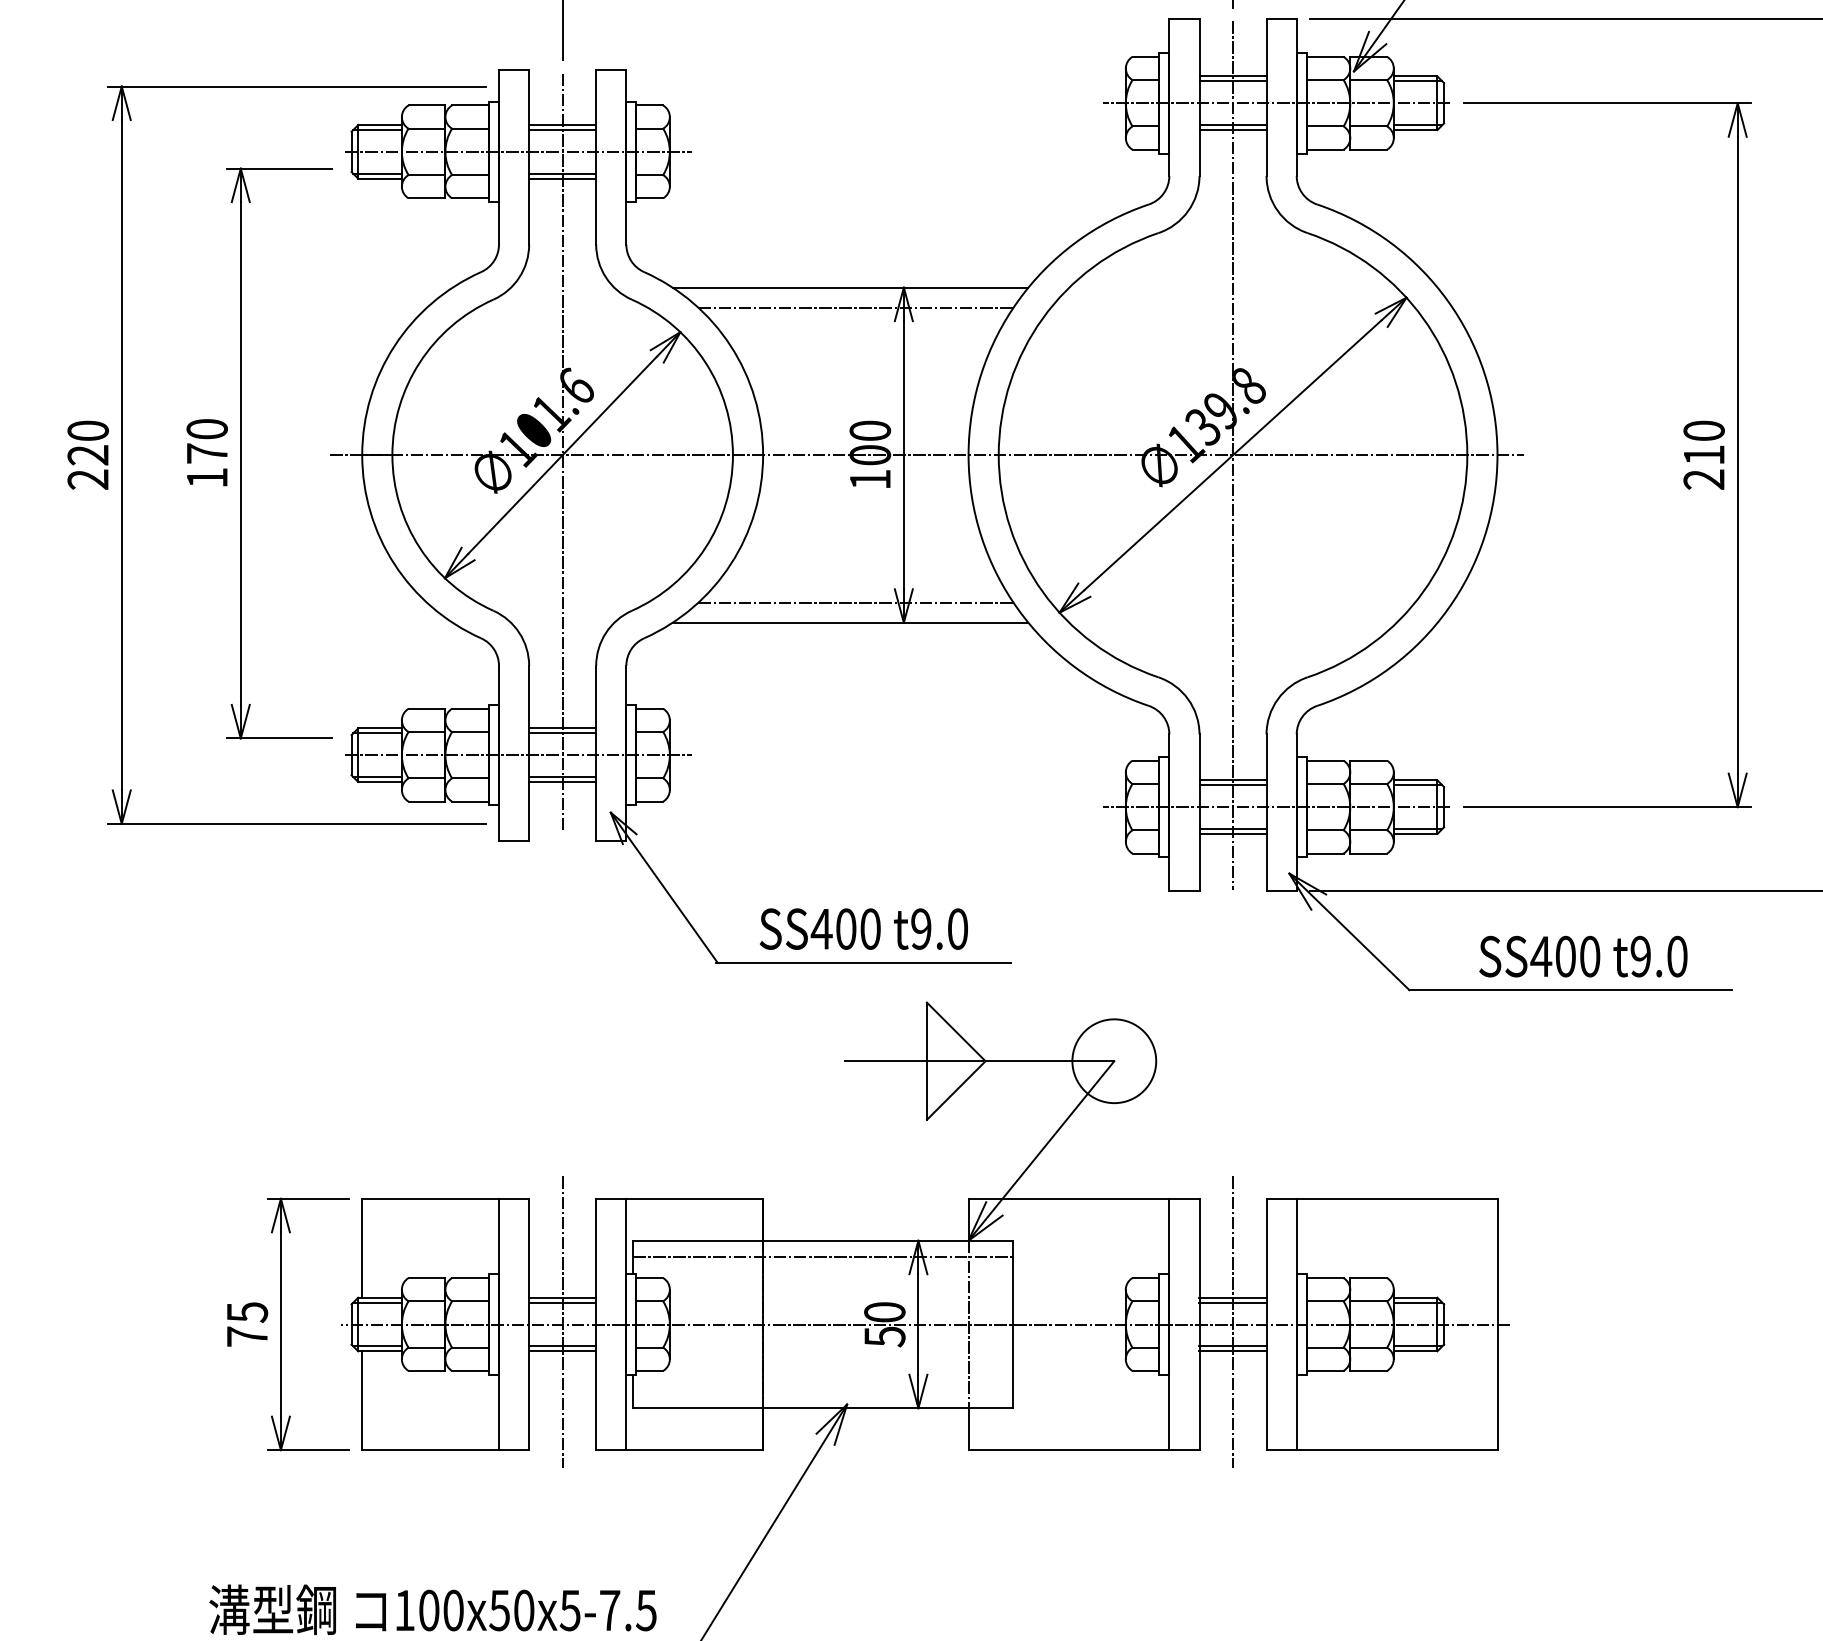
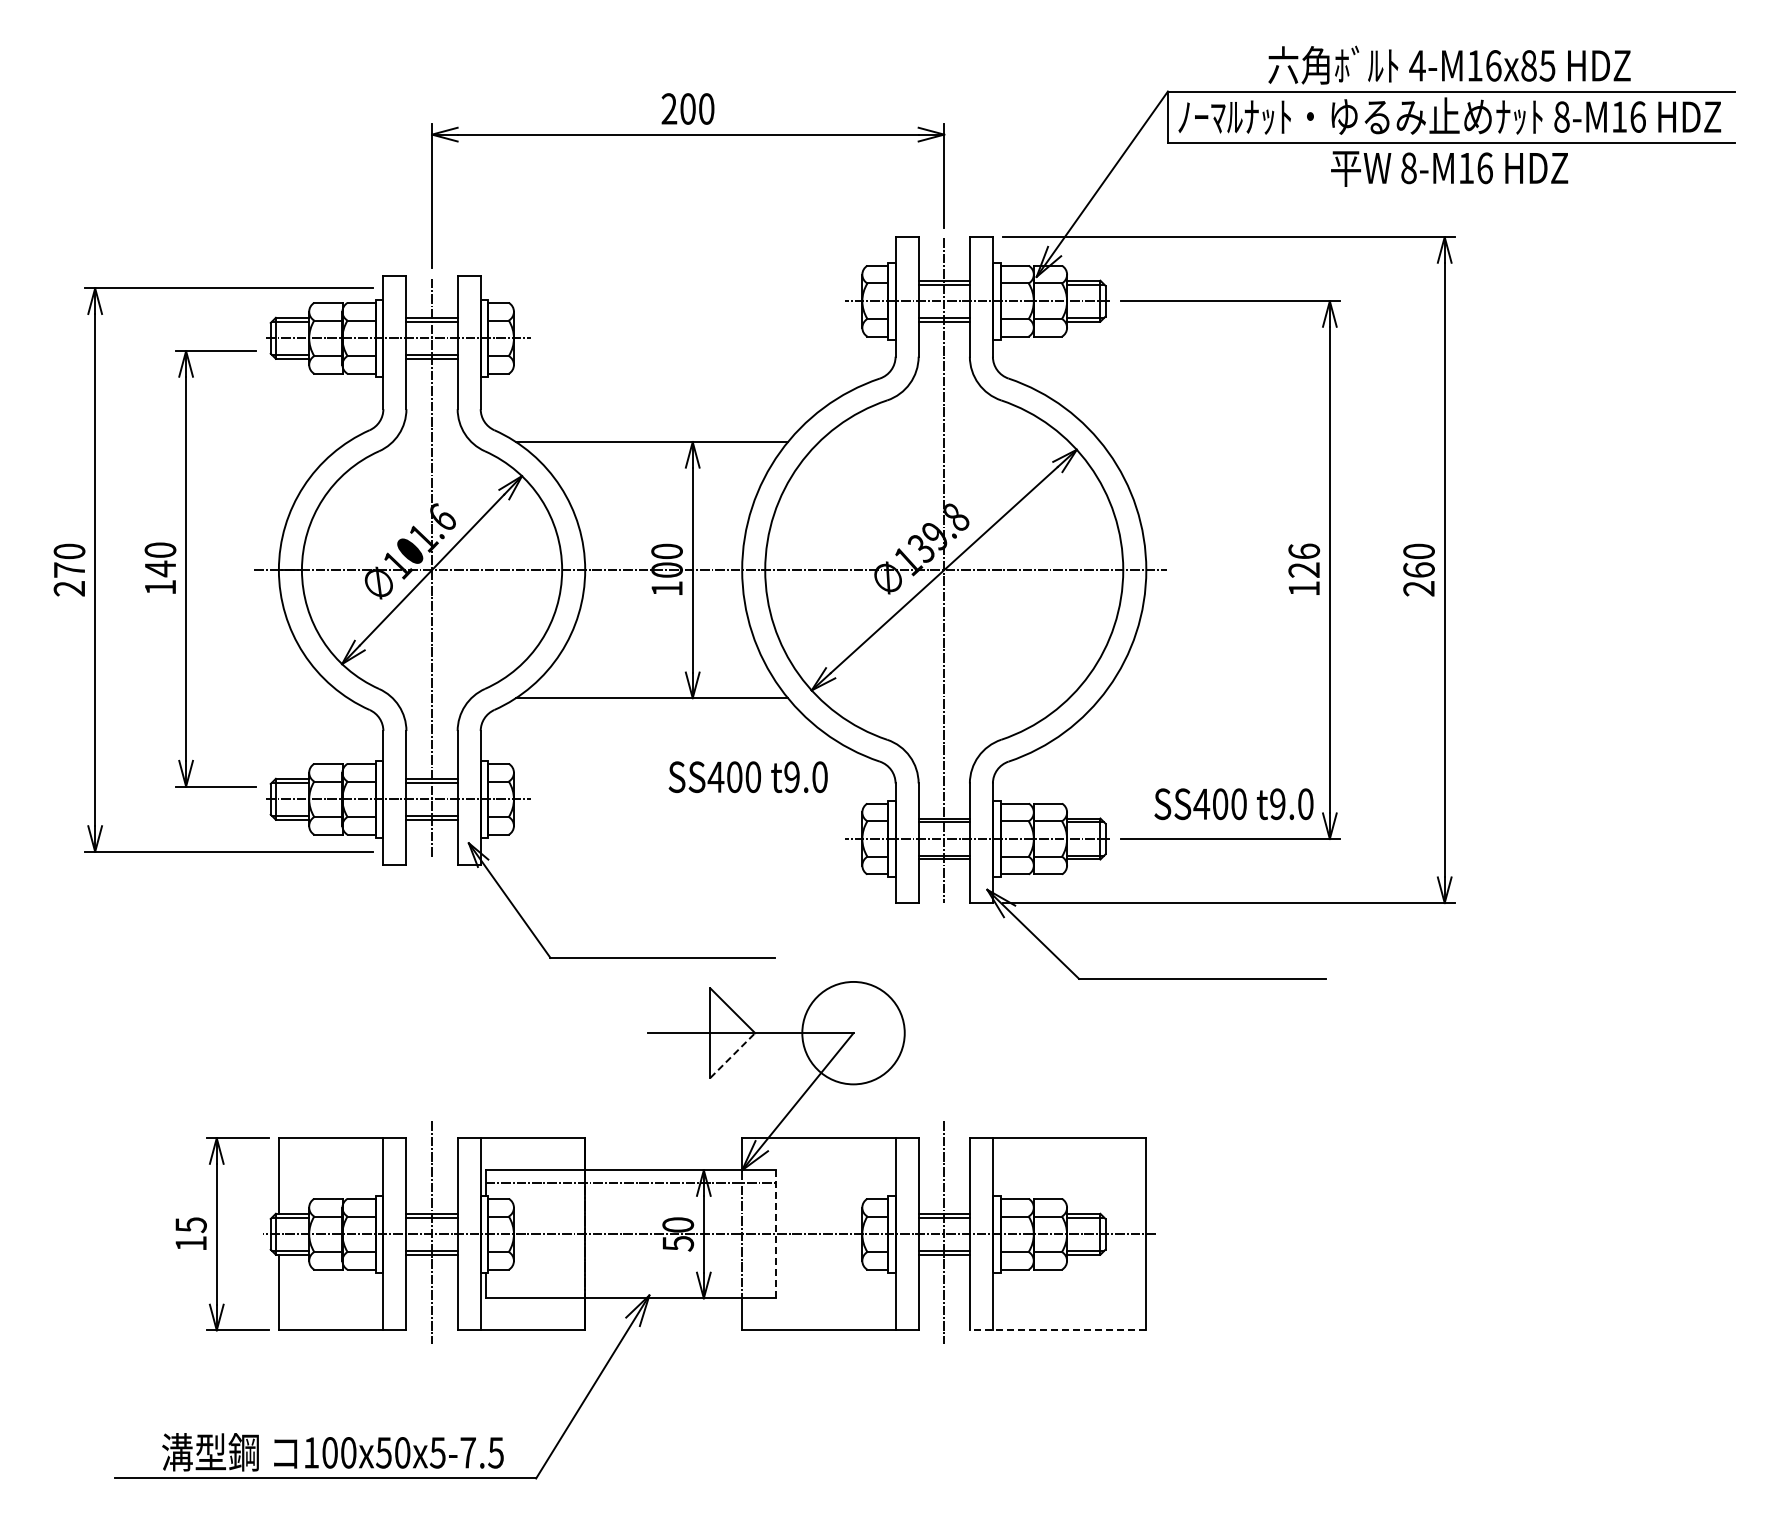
line: (855, 307) -> (655, 457), removed
text: (207, 453) -> (160, 568), 170 -> 140
text: (86, 454) -> (68, 569), 220 -> 270
text: (1703, 454) -> (1303, 569), 210 -> 126
line: (855, 602) -> (655, 682), removed
text: (862, 929) -> (747, 777), moved
text: (1582, 956) -> (1233, 804), moved
circle: (1114, 1061) -> (853, 1033), size x1.6
line: (955, 1090) -> (732, 1055), solid -> dashed
line: (1012, 1324) -> (775, 1234), solid -> dashed
text: (246, 1336) -> (190, 1243), 75 -> 15
line: (1381, 1450) -> (1057, 1330), solid -> dashed

